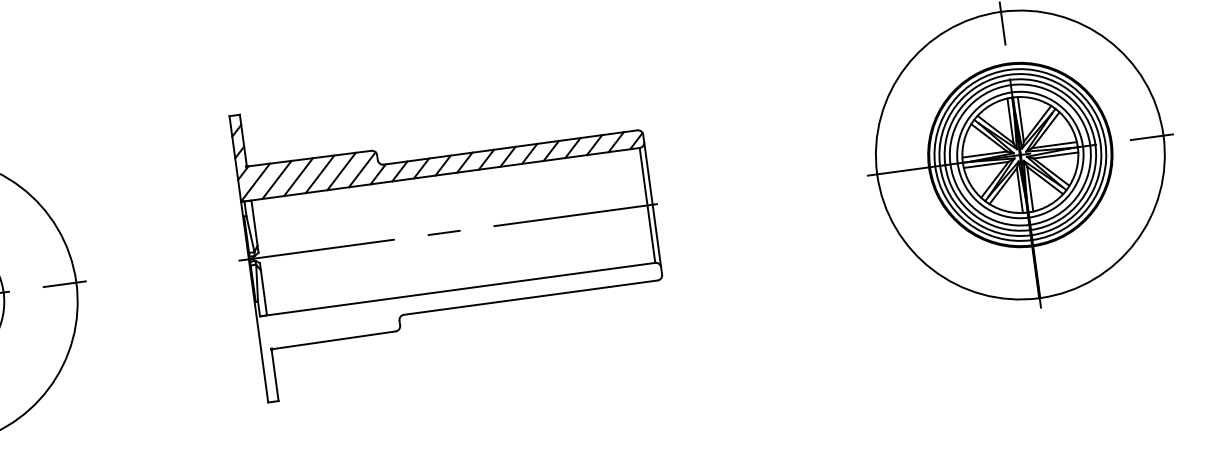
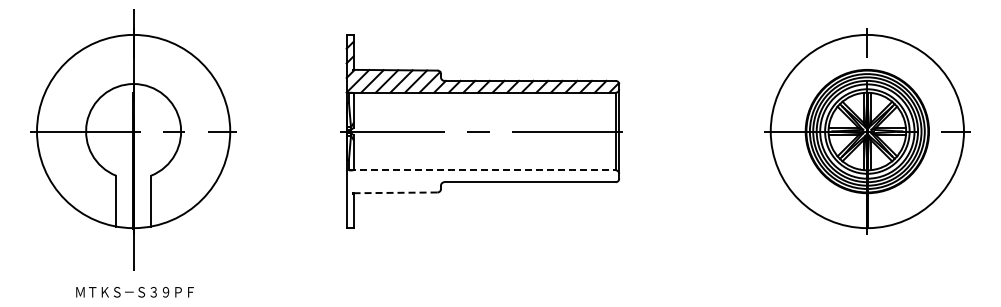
line: (457, 289) -> (482, 170), solid -> dashed
line: (333, 339) -> (395, 192), solid -> dashed

